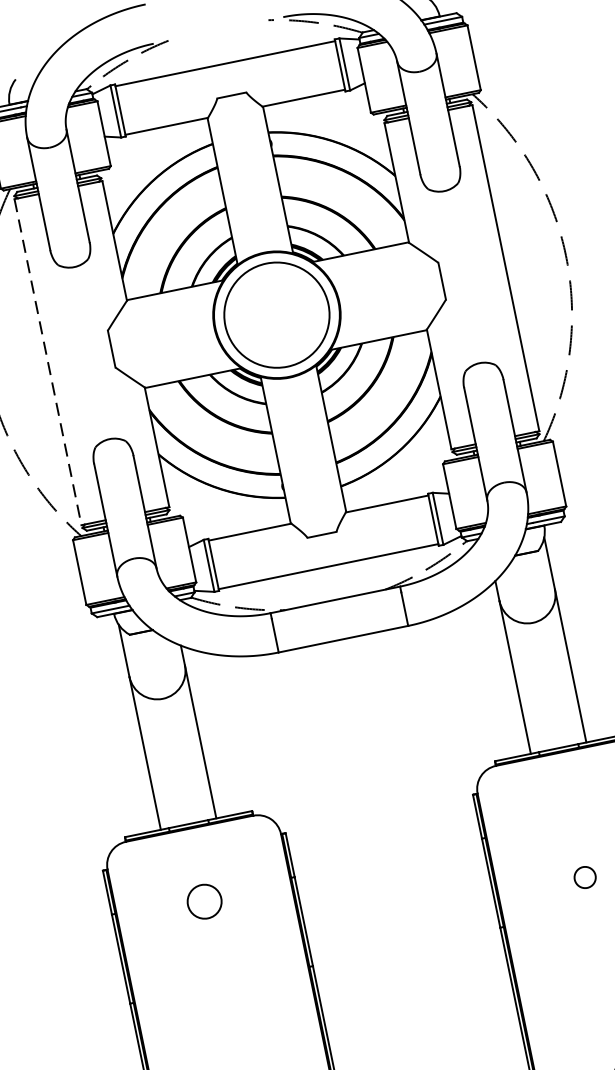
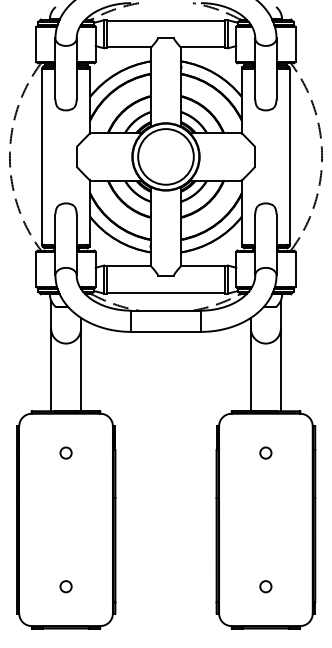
line: (48, 363) -> (42, 157), dashed -> solid
circle: (584, 876) -> (265, 452), moved
circle: (203, 900) -> (65, 452), size x0.62

